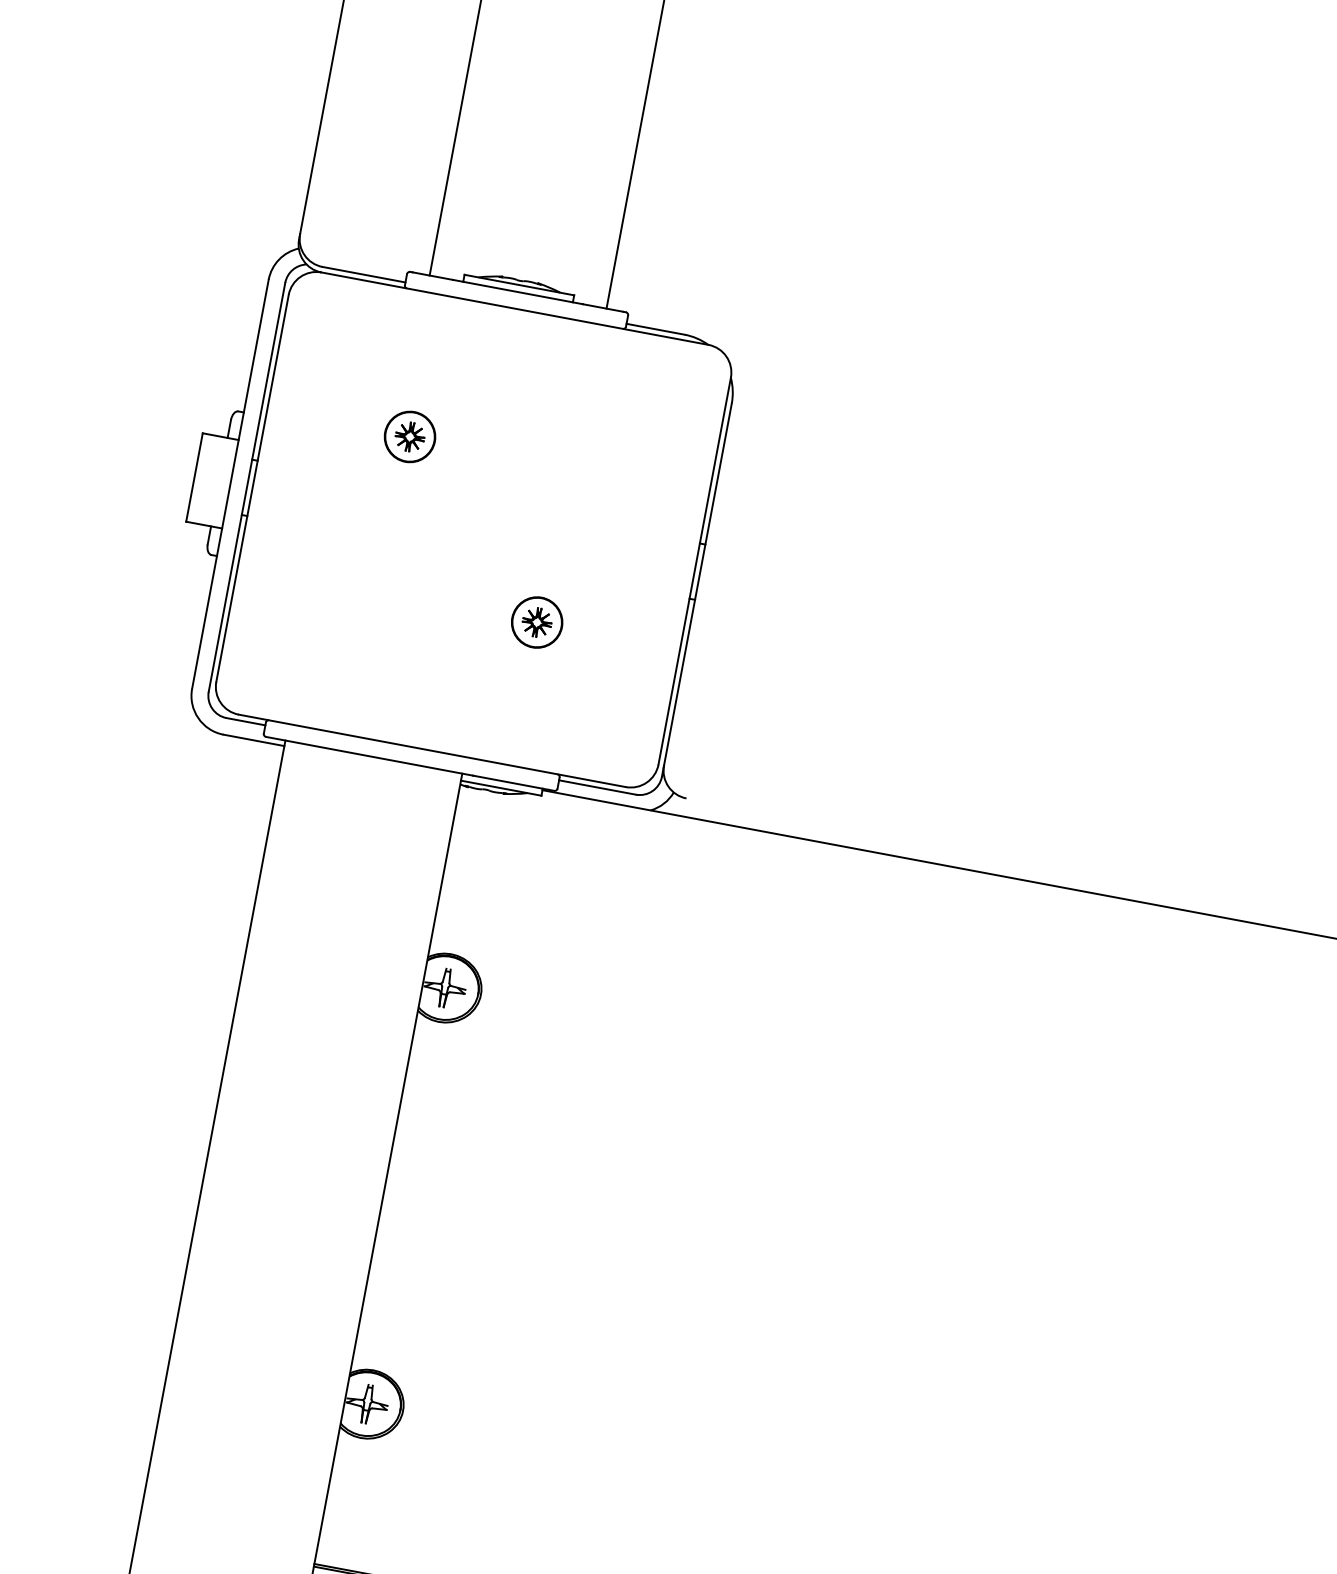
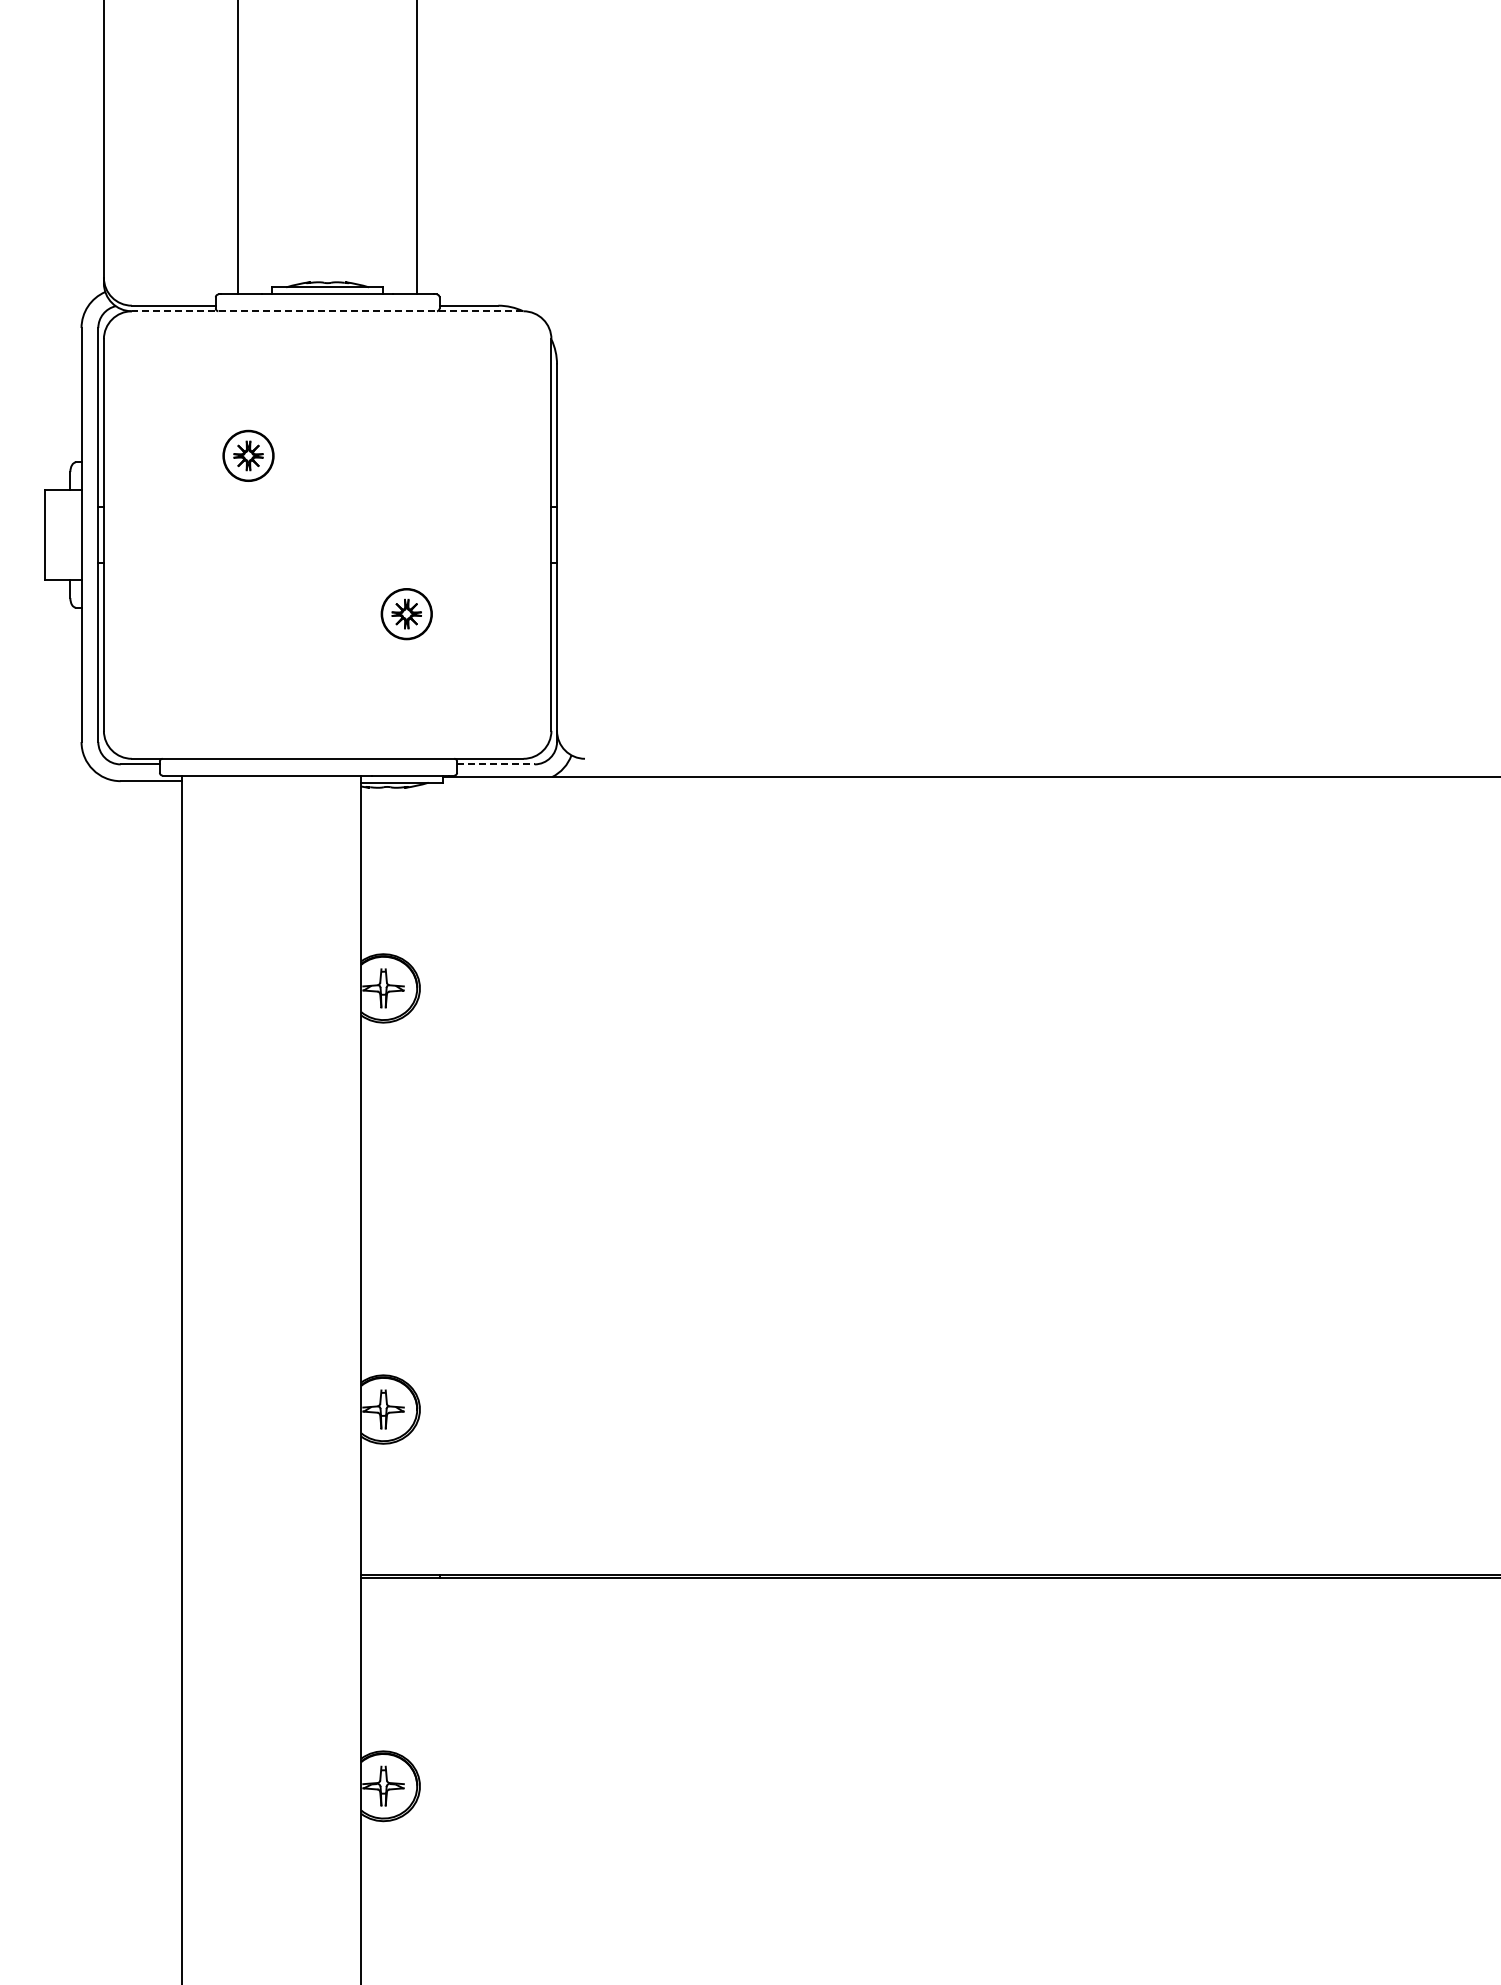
line: (514, 308) -> (327, 311), solid -> dashed
line: (597, 787) -> (495, 764), solid -> dashed

